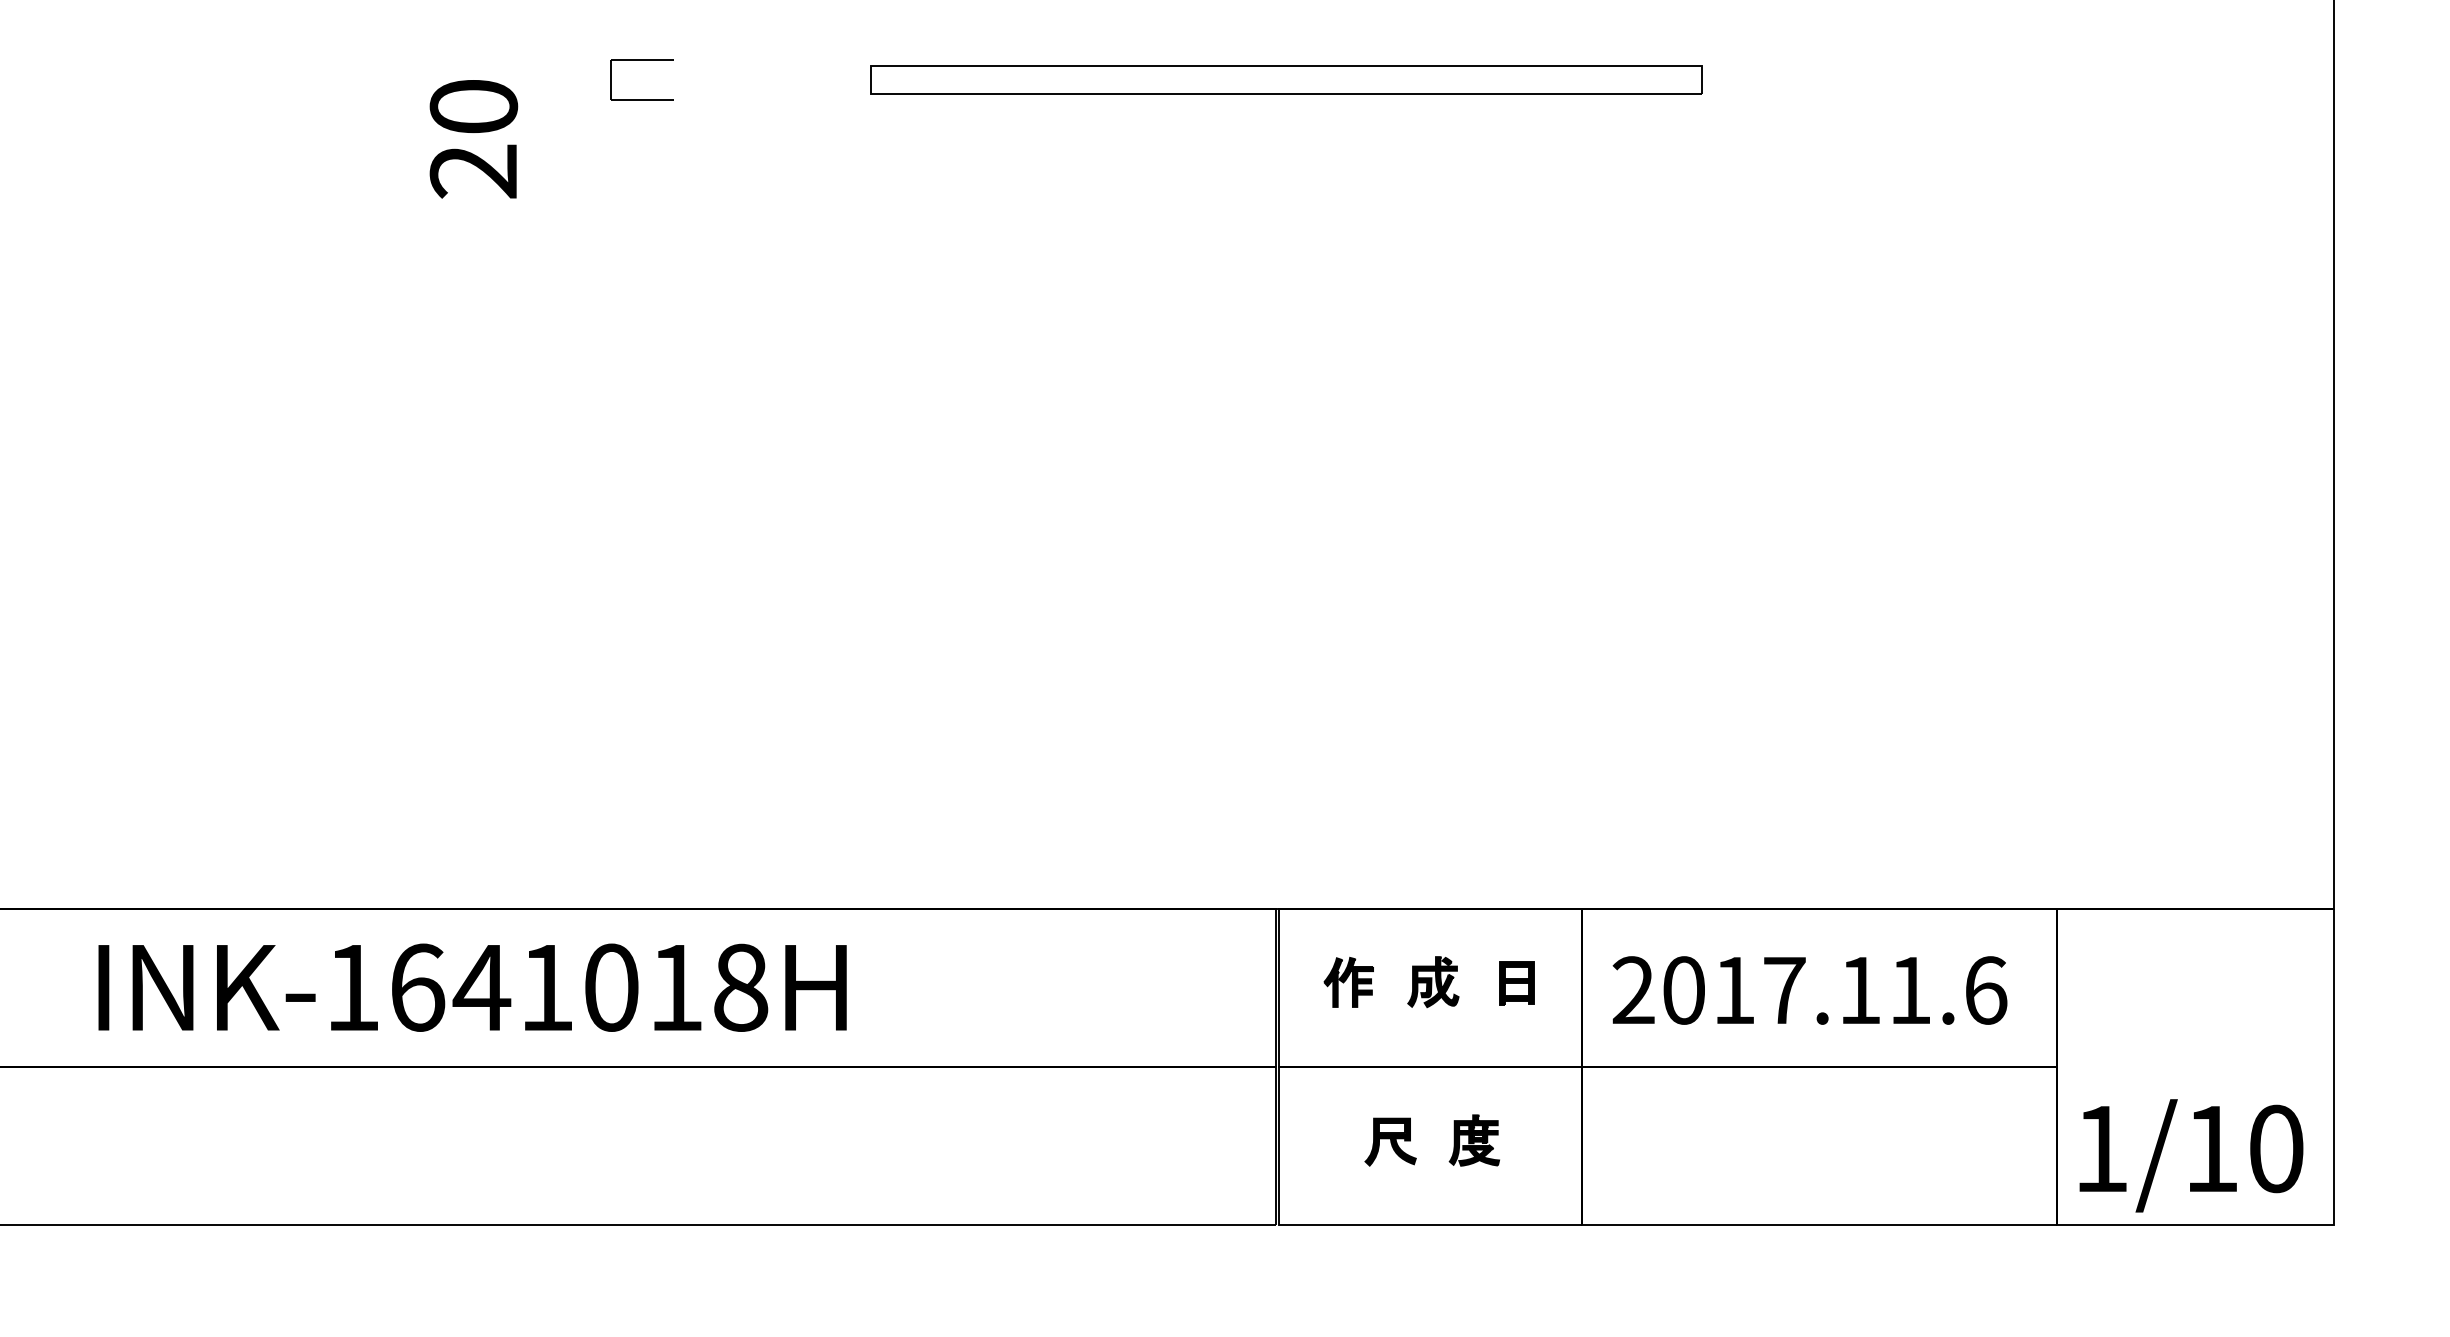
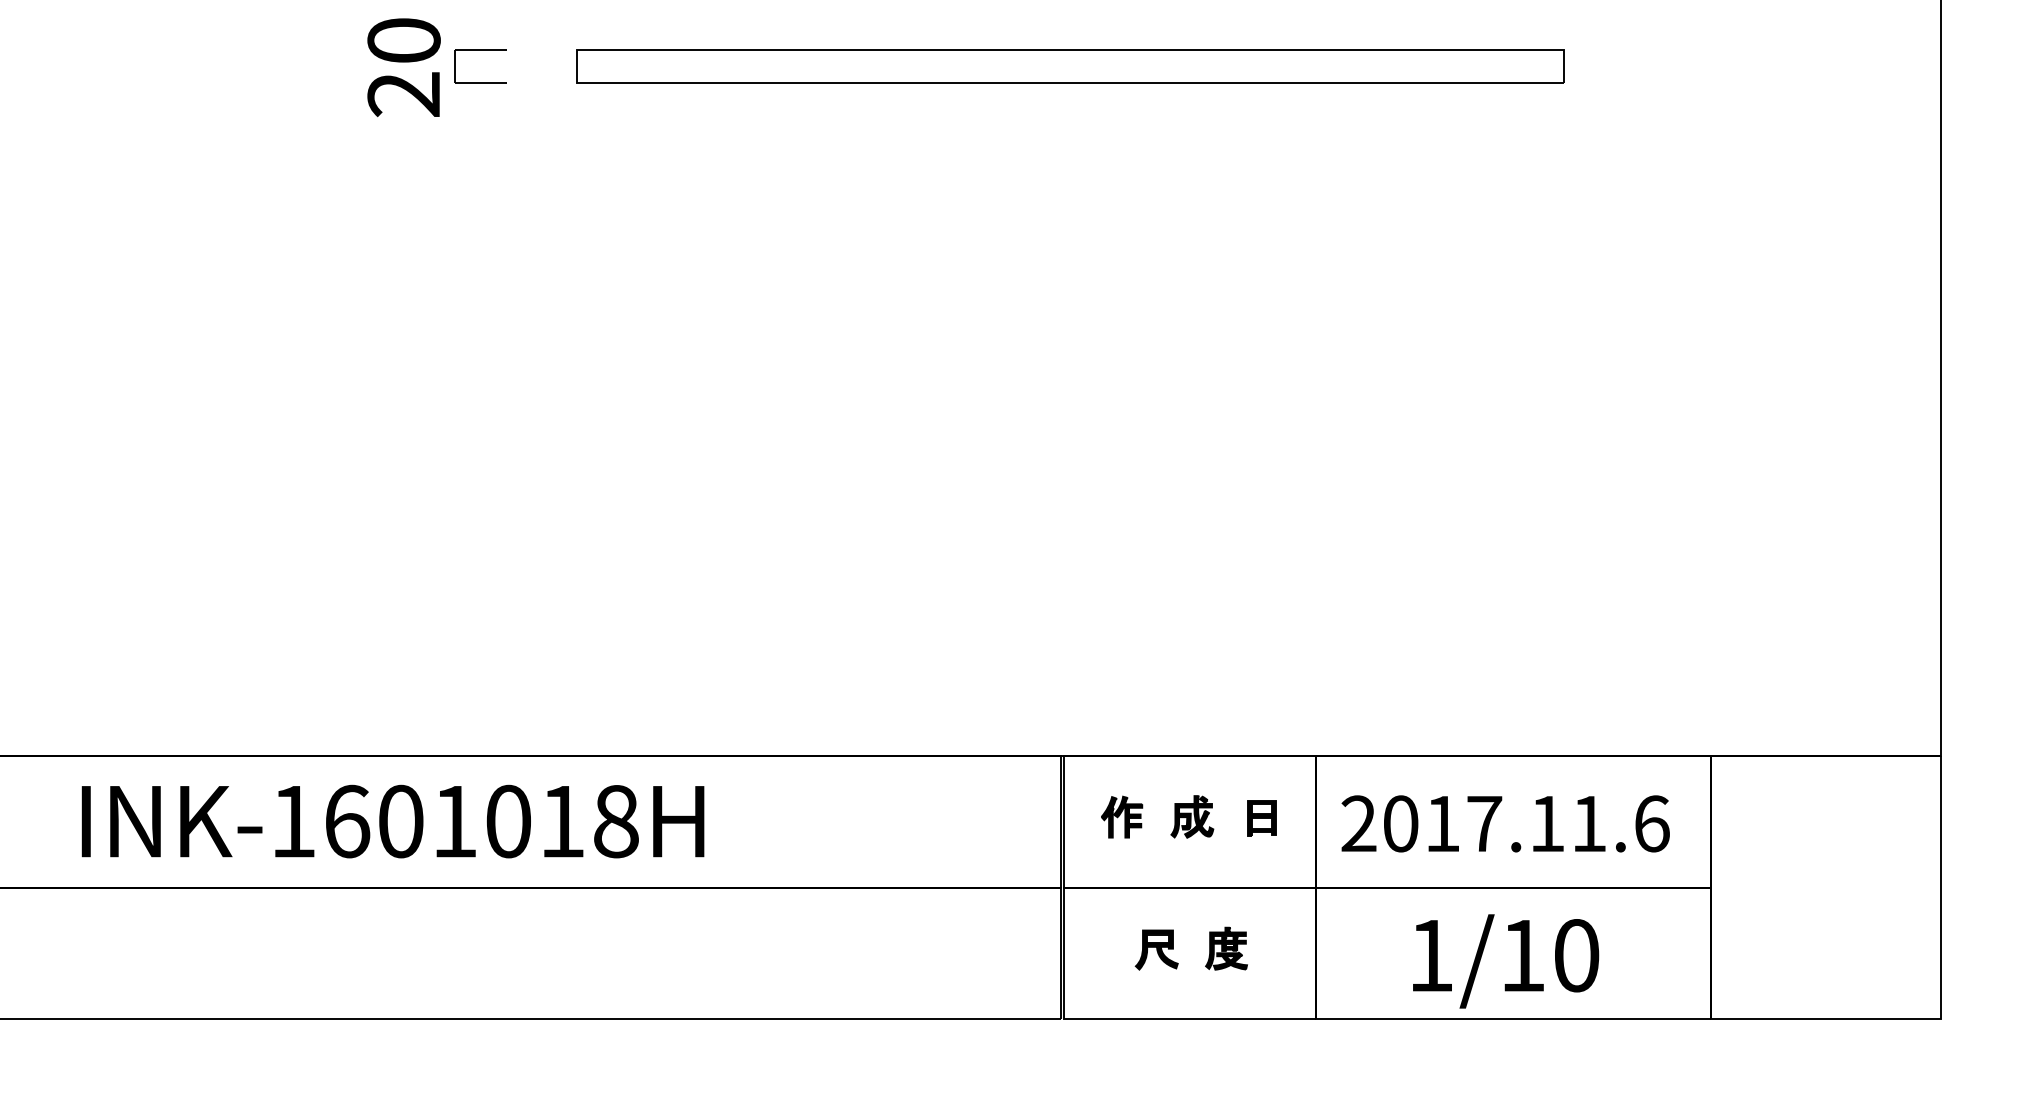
part: (641, 60) -> (480, 50), moved
part: (1286, 80) -> (1070, 66), size x1.43
text: (473, 139) -> (403, 67), moved
text: (481, 987) -> (400, 821), INK-1641018H -> INK-1601018H
text: (2192, 1155) -> (1506, 961), moved

